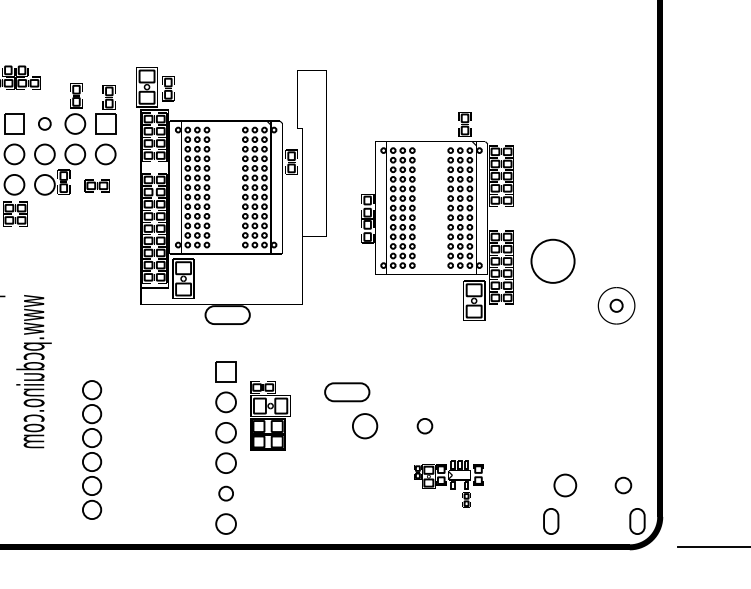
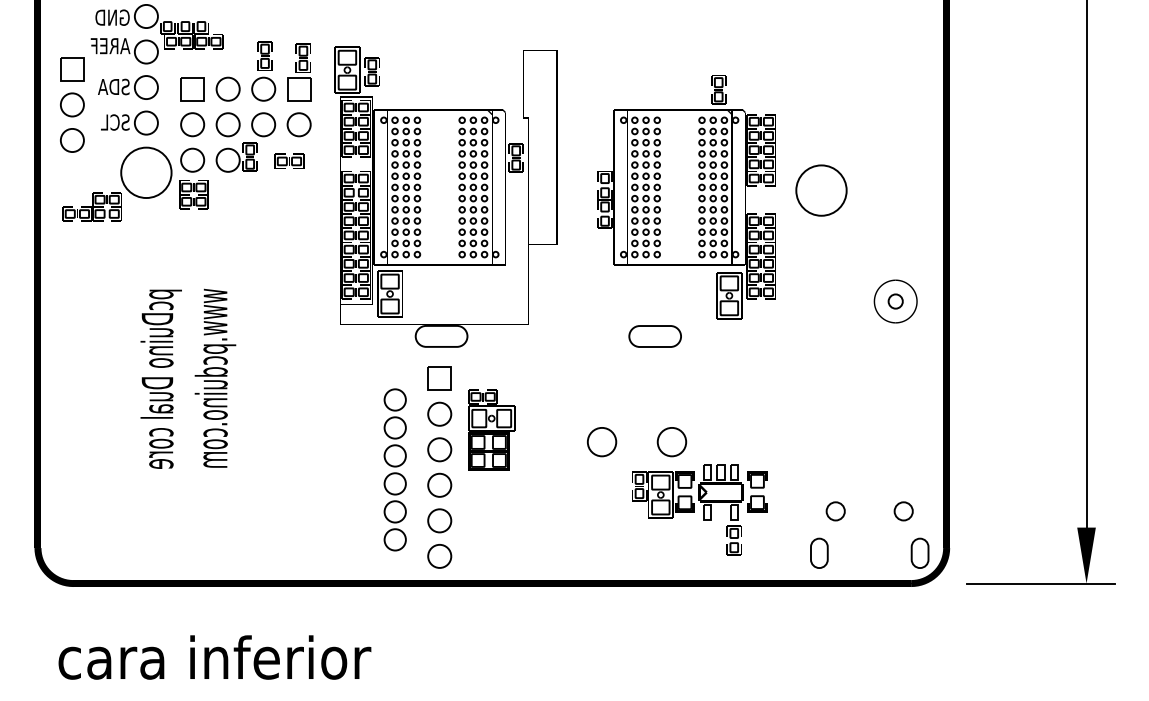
circle: (44, 123) -> (227, 88), size x1.67
part: (231, 195) -> (445, 196), moved
circle: (553, 261) -> (821, 190), moved
part: (346, 392) -> (654, 336), moved
circle: (424, 425) -> (671, 441), size x1.67
part: (91, 449) -> (394, 469), moved
part: (448, 483) -> (699, 509), size x1.67
circle: (565, 485) -> (835, 511), size x0.71
circle: (225, 493) -> (439, 520), size x1.43

